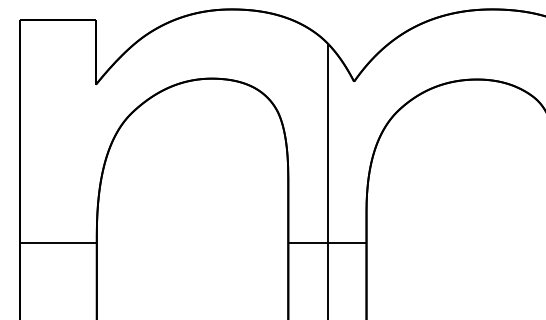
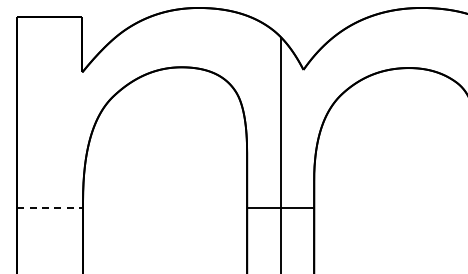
line: (58, 243) -> (50, 208), solid -> dashed

